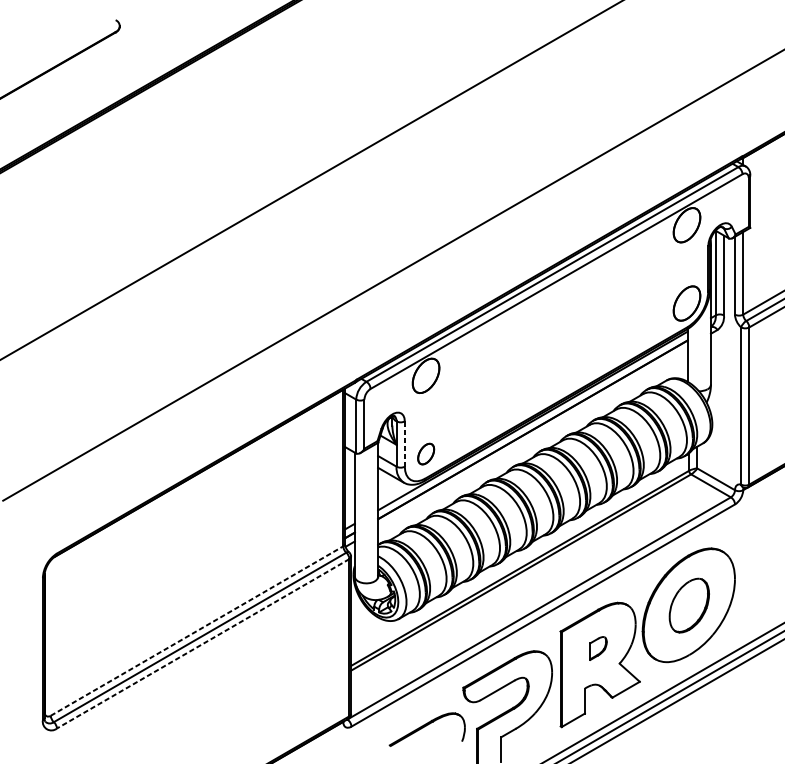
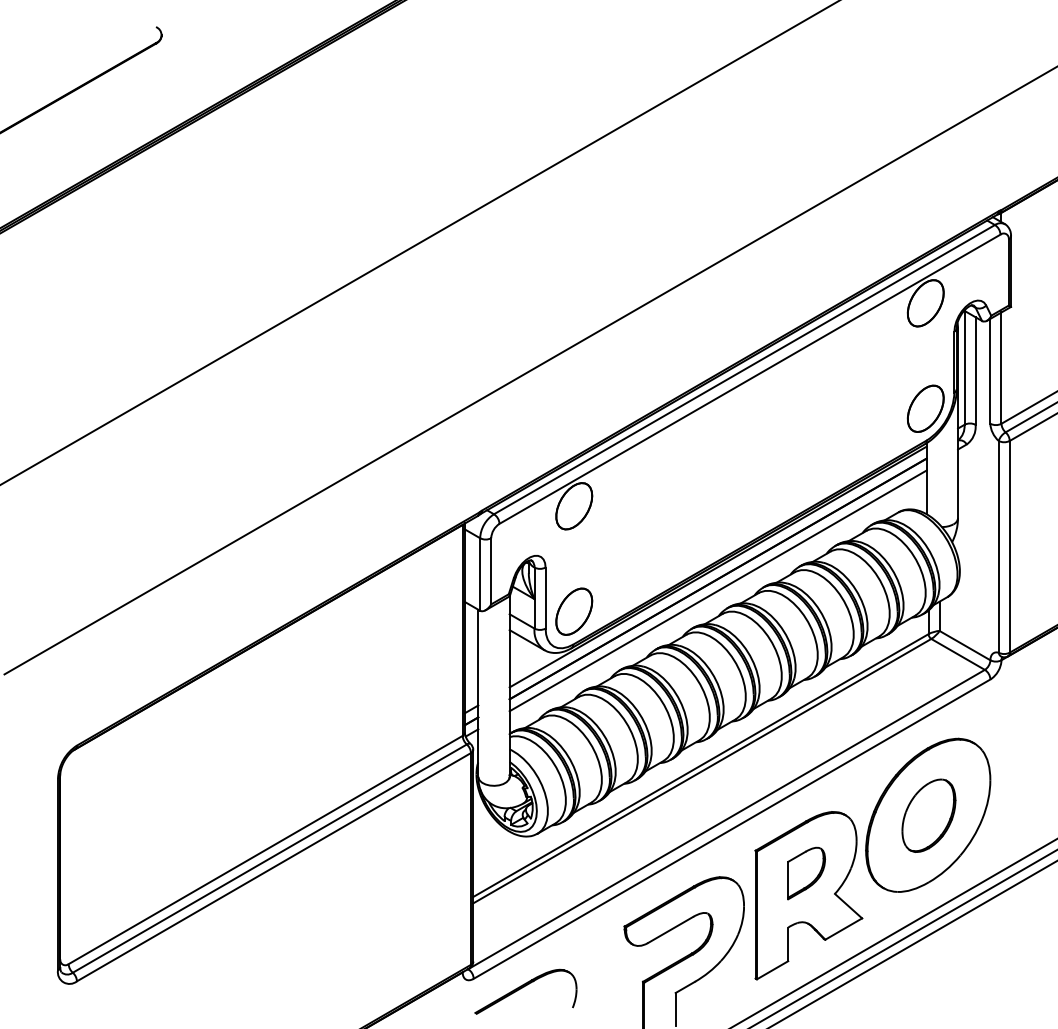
line: (532, 438) -> (717, 590), added
line: (404, 444) -> (545, 598), dashed -> solid
part: (426, 454) -> (574, 611), size x1.67
line: (196, 631) -> (265, 850), dashed -> solid
line: (203, 644) -> (274, 867), dashed -> solid
part: (598, 648) -> (806, 873), size x1.67
part: (427, 729) -> (525, 991), moved

